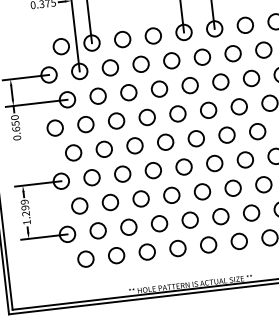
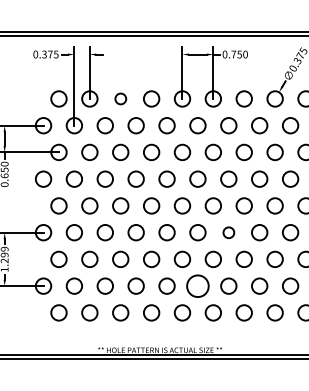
circle: (122, 39) -> (120, 98), size x0.7
circle: (245, 159) -> (228, 232), size x0.7
circle: (220, 216) -> (197, 285), size x1.4

